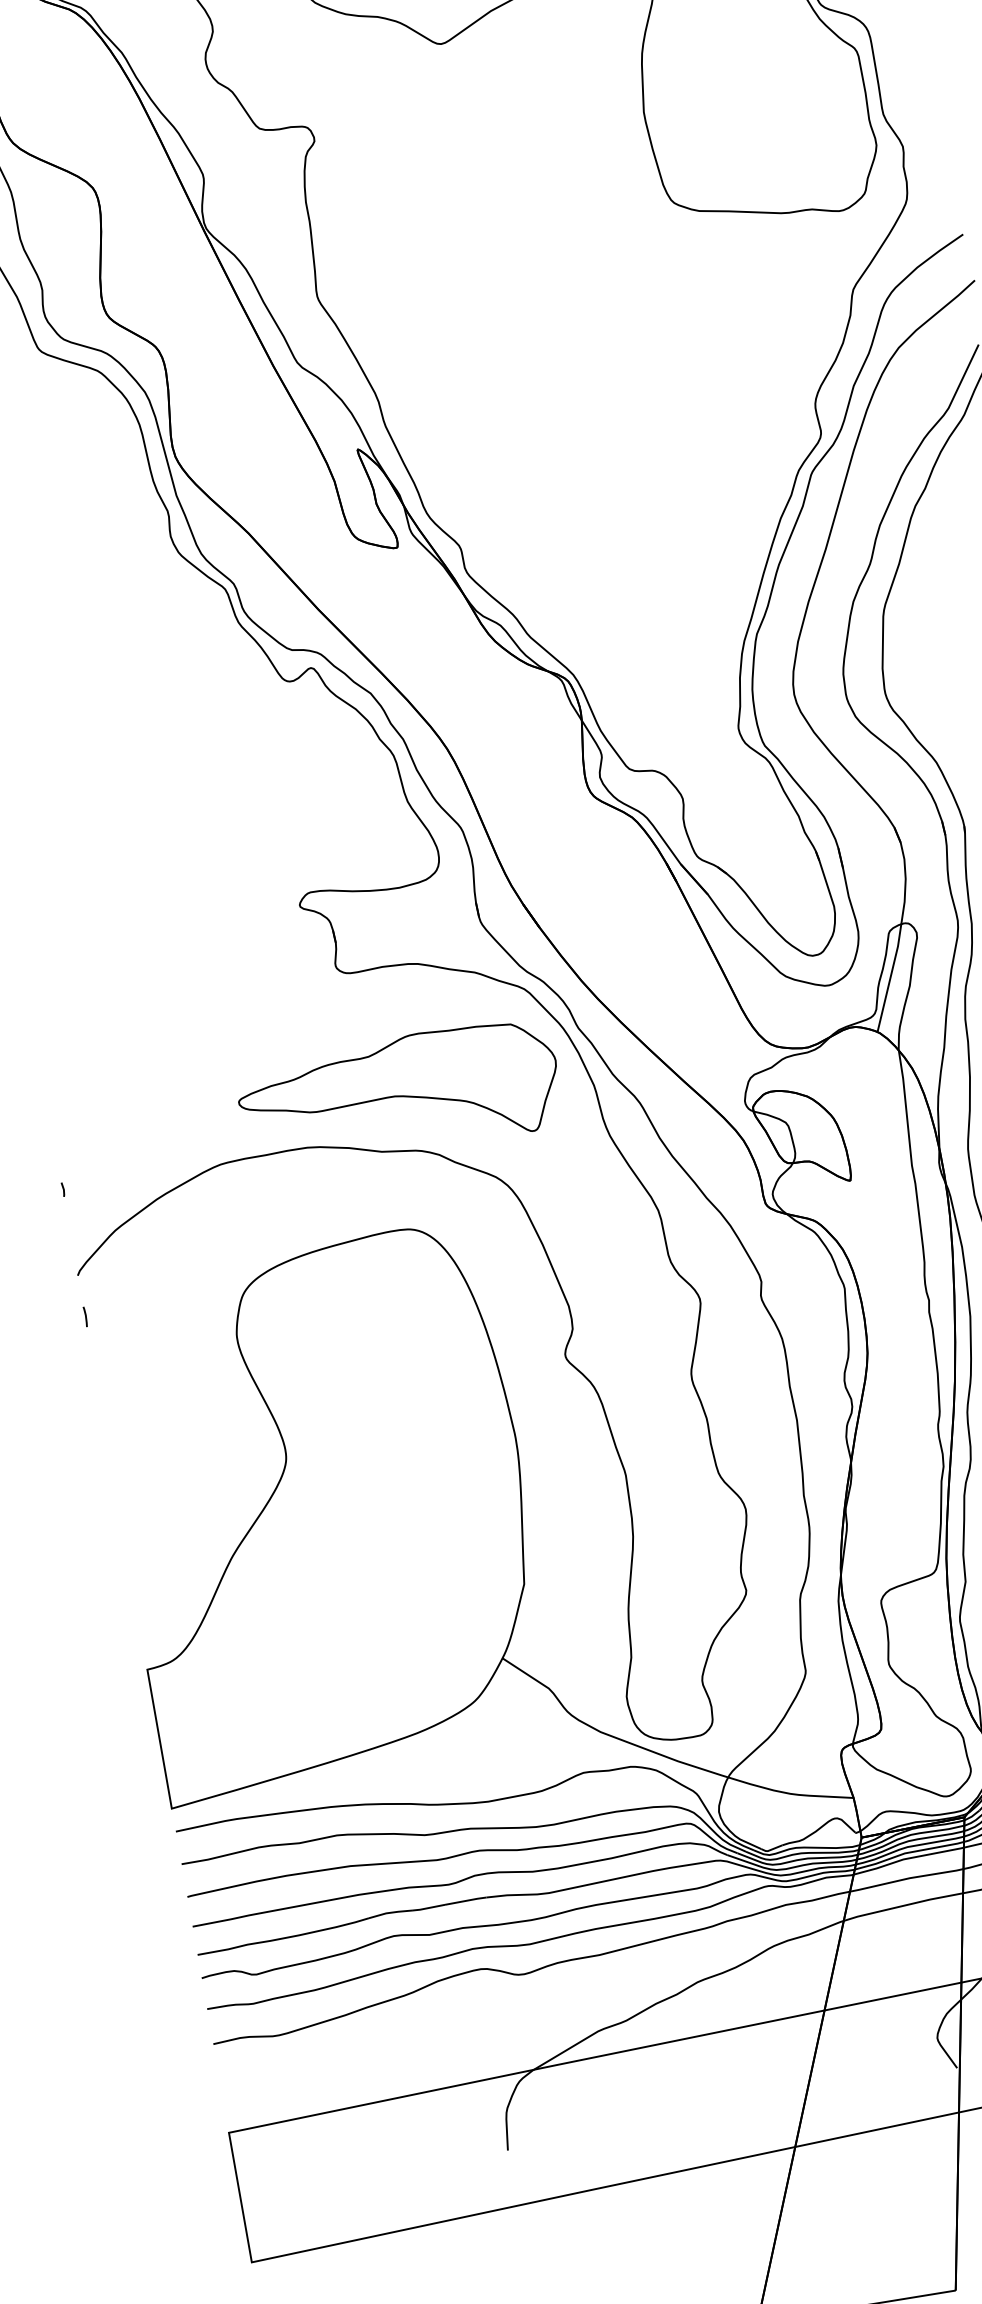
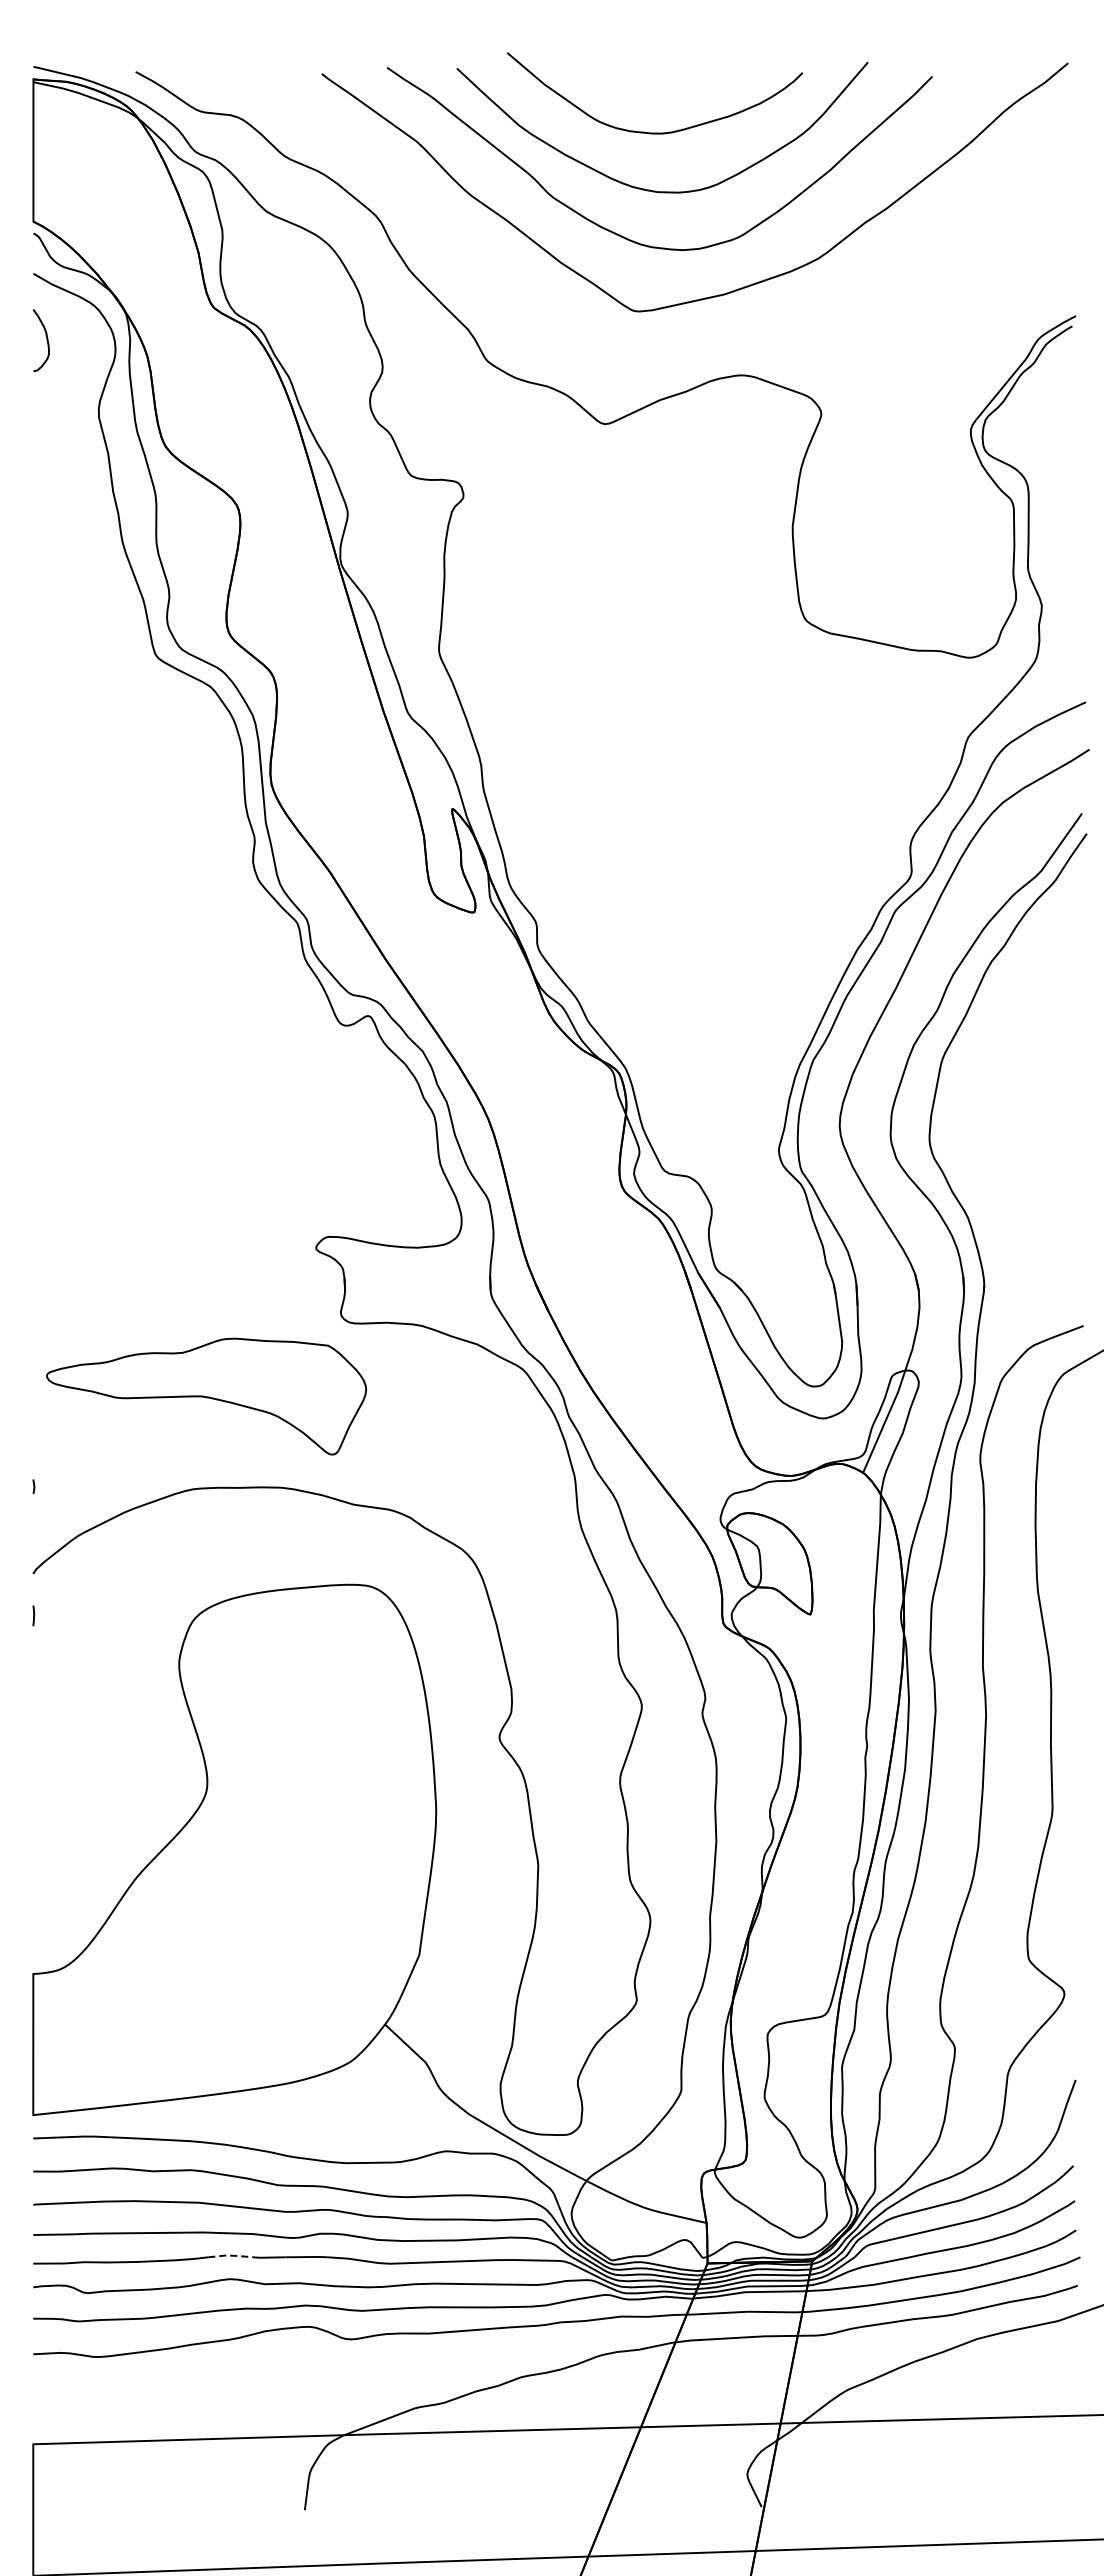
part: (399, 1095) -> (206, 1396), moved
line: (390, 1912) -> (230, 2255), solid -> dashed

